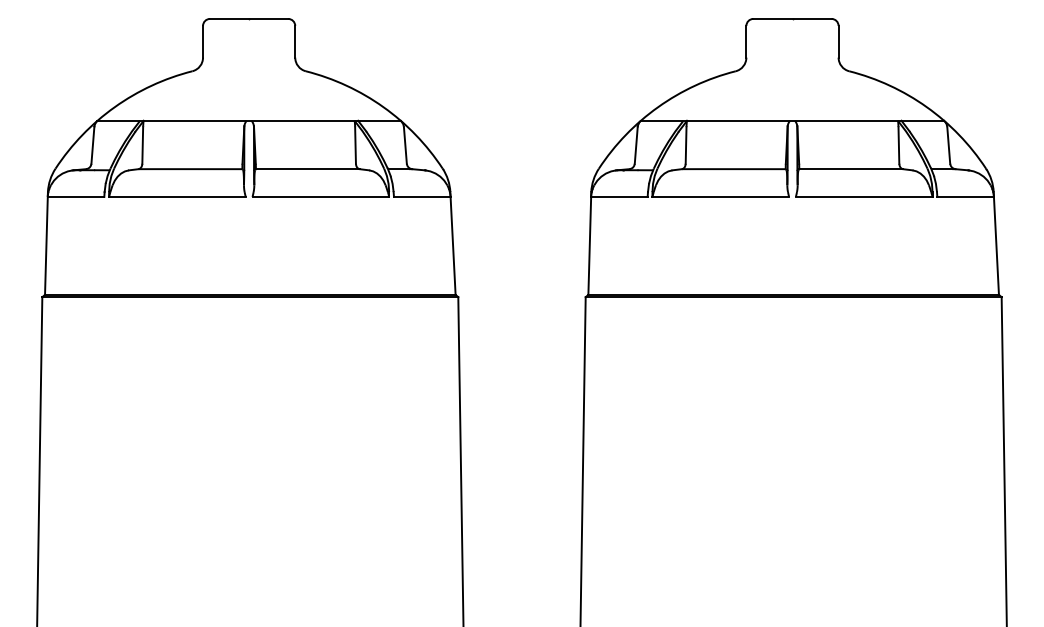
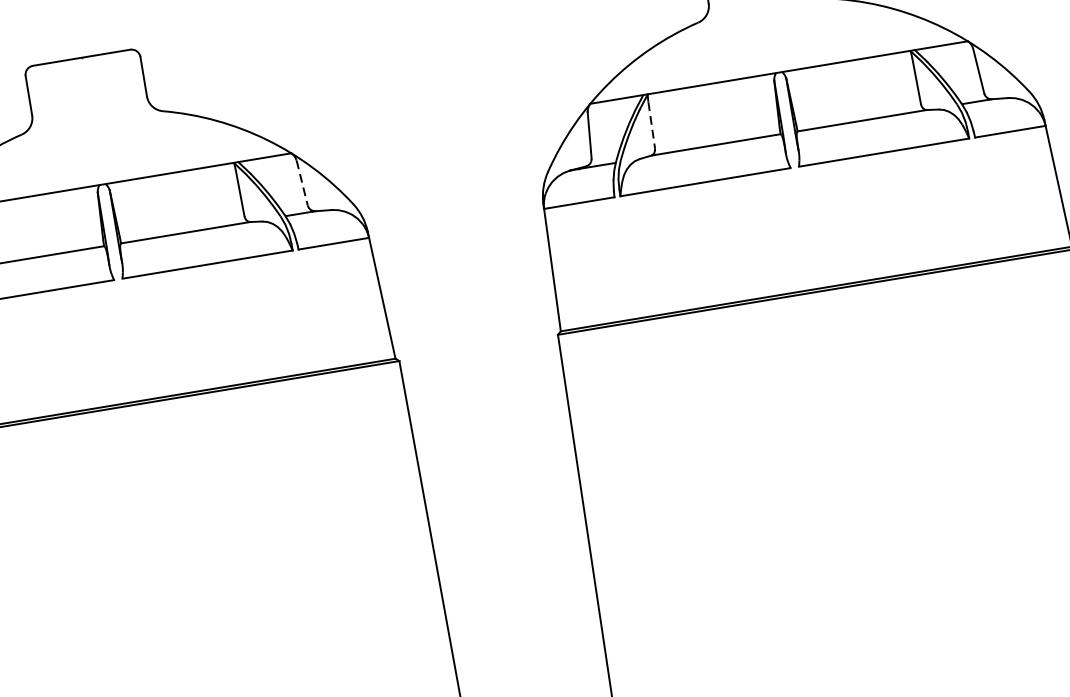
line: (405, 145) -> (302, 183), solid -> dashed
line: (686, 145) -> (652, 125), solid -> dashed

